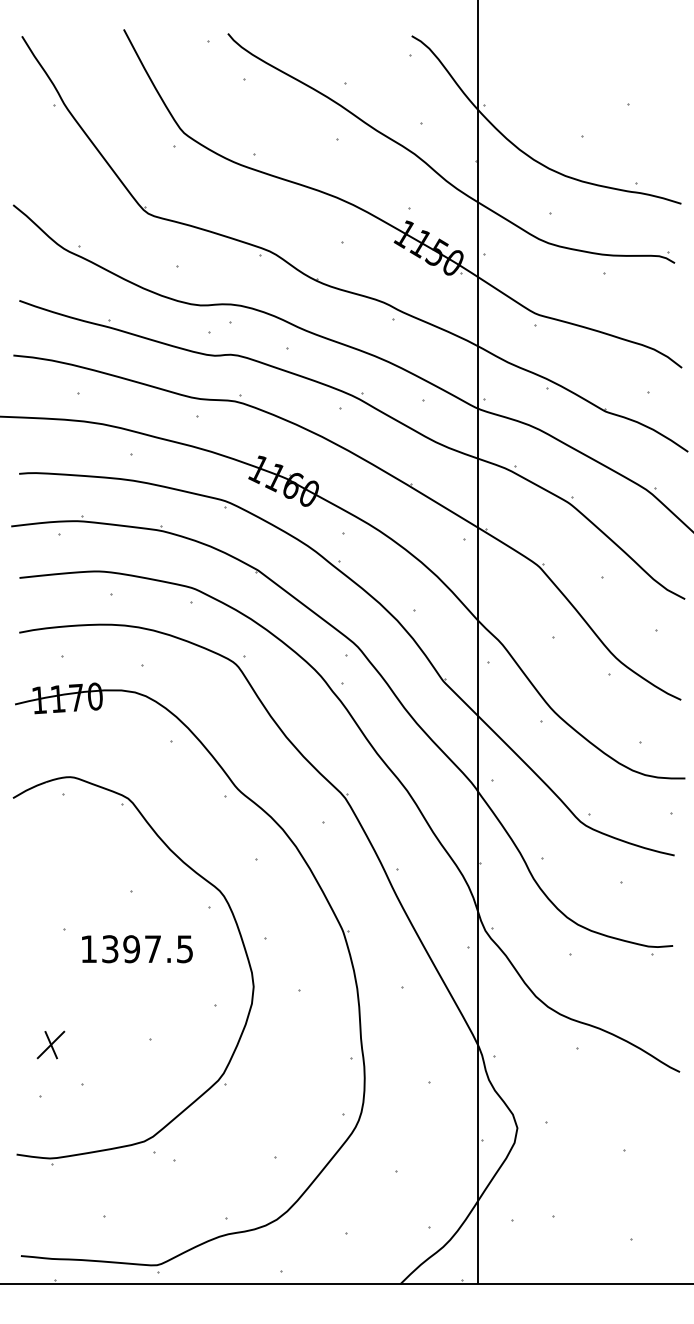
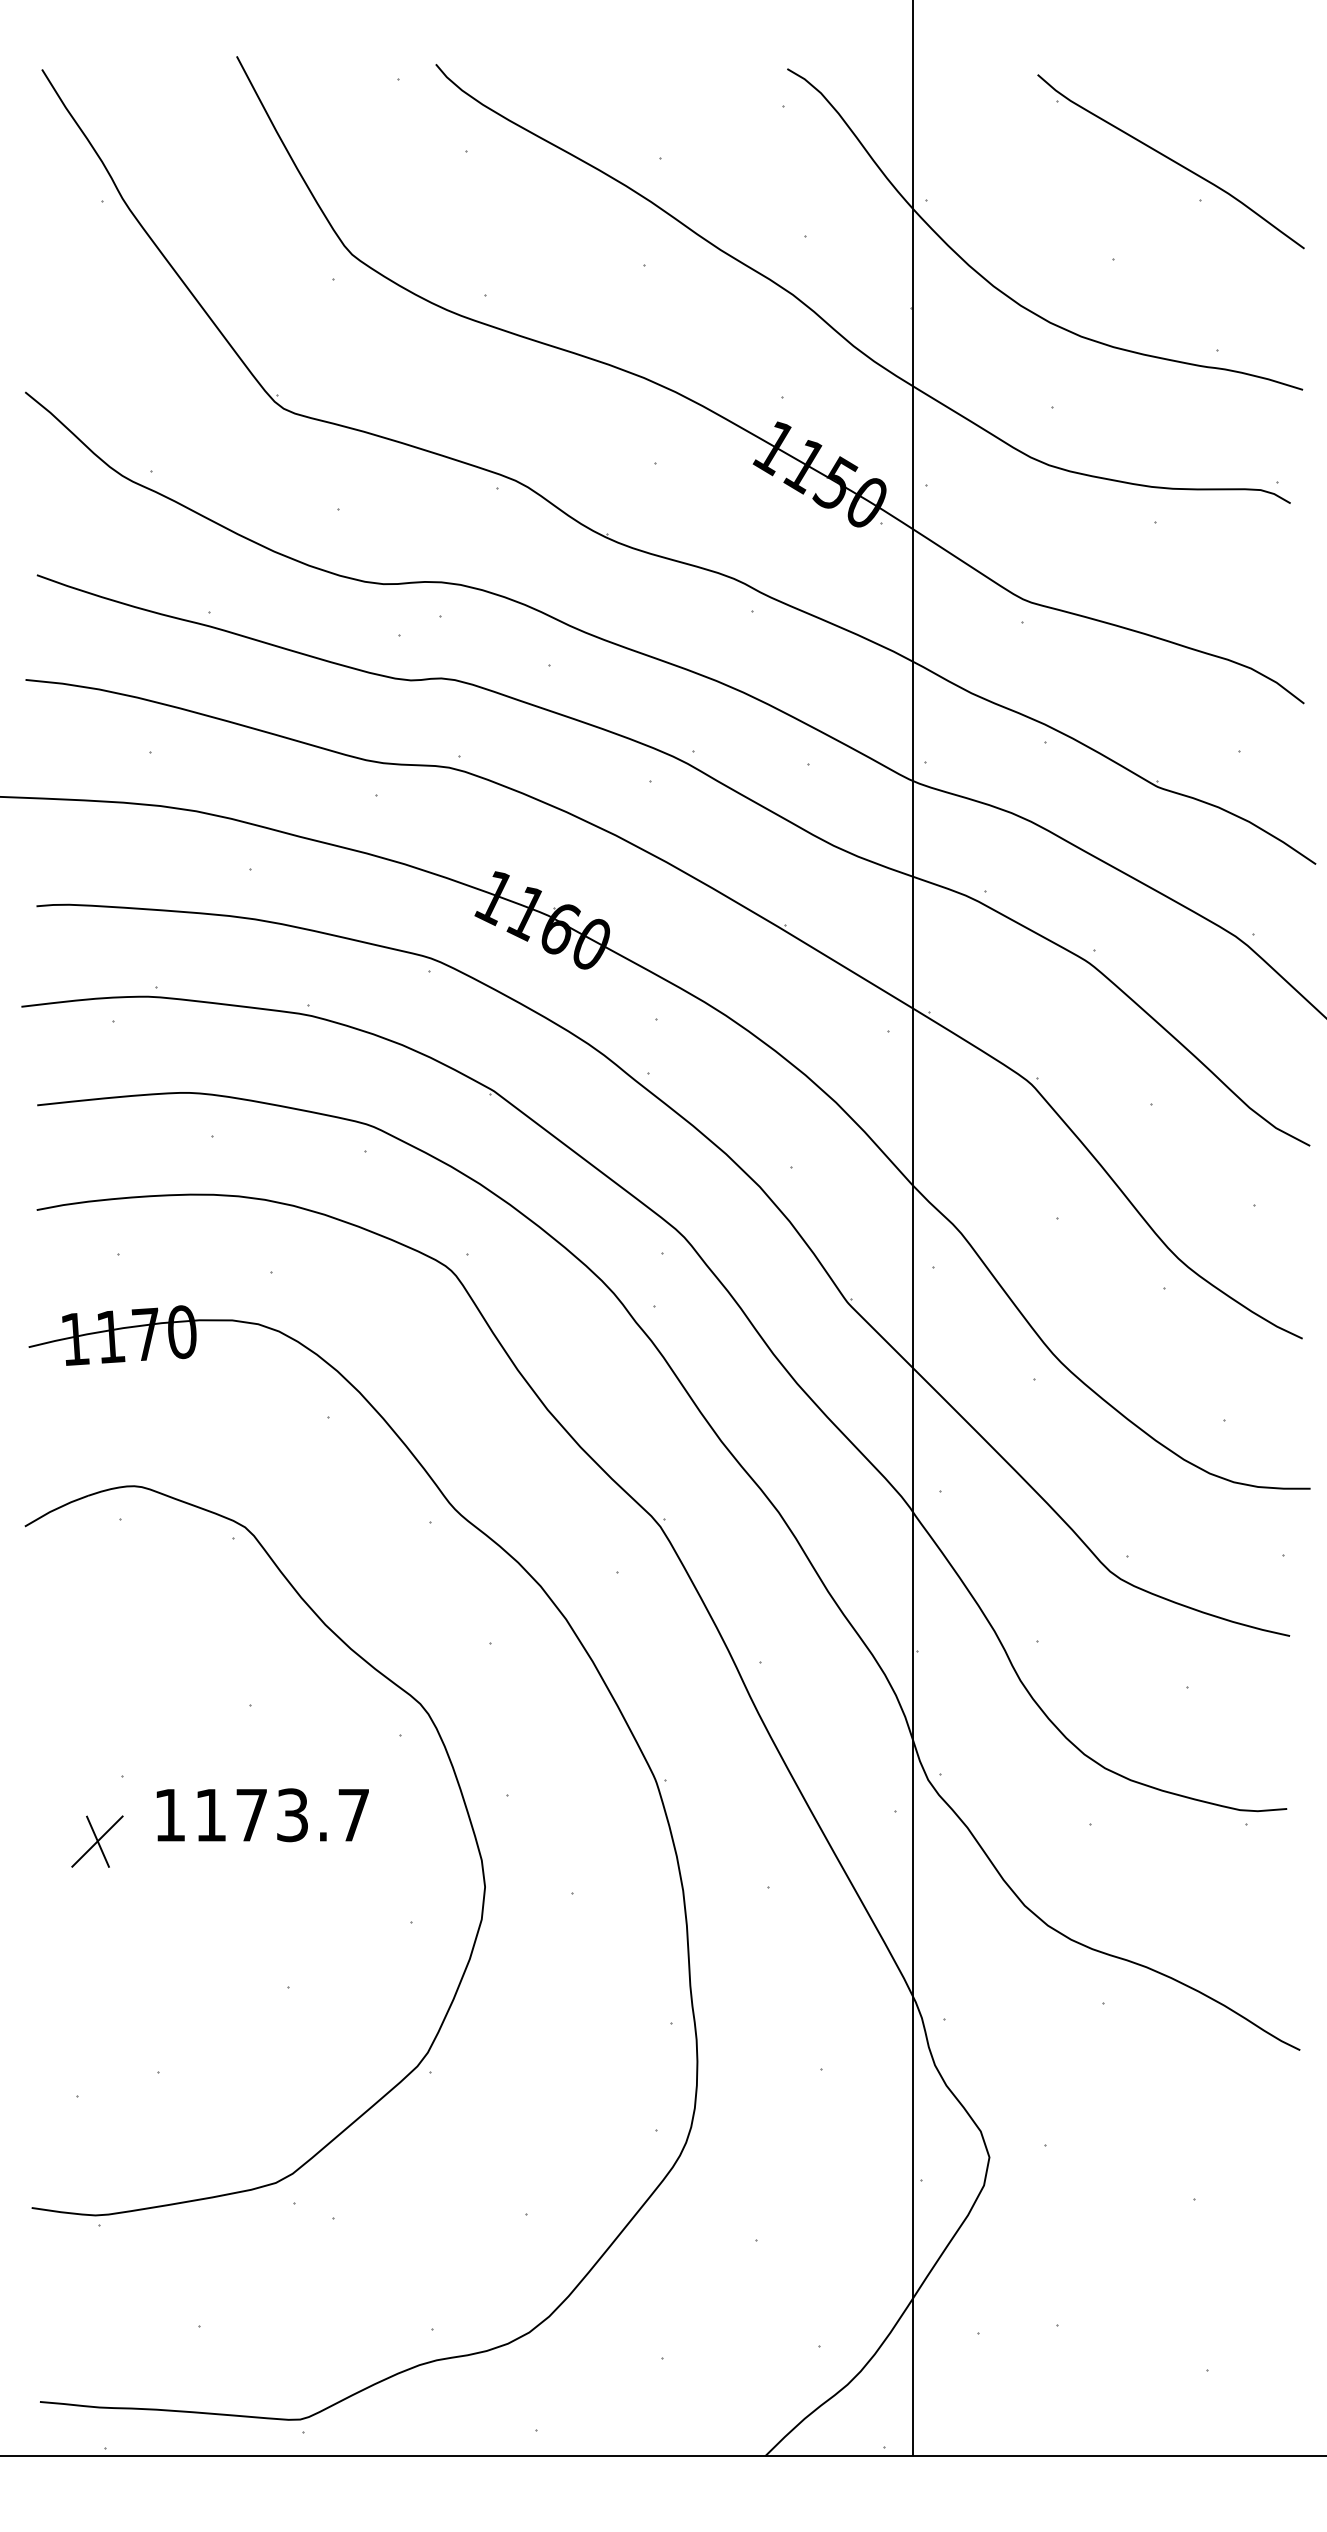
part: (612, 84) -> (1171, 161), added
text: (147, 949) -> (281, 1815), 1397.5 -> 1173.7
part: (50, 1044) -> (96, 1840), moved

